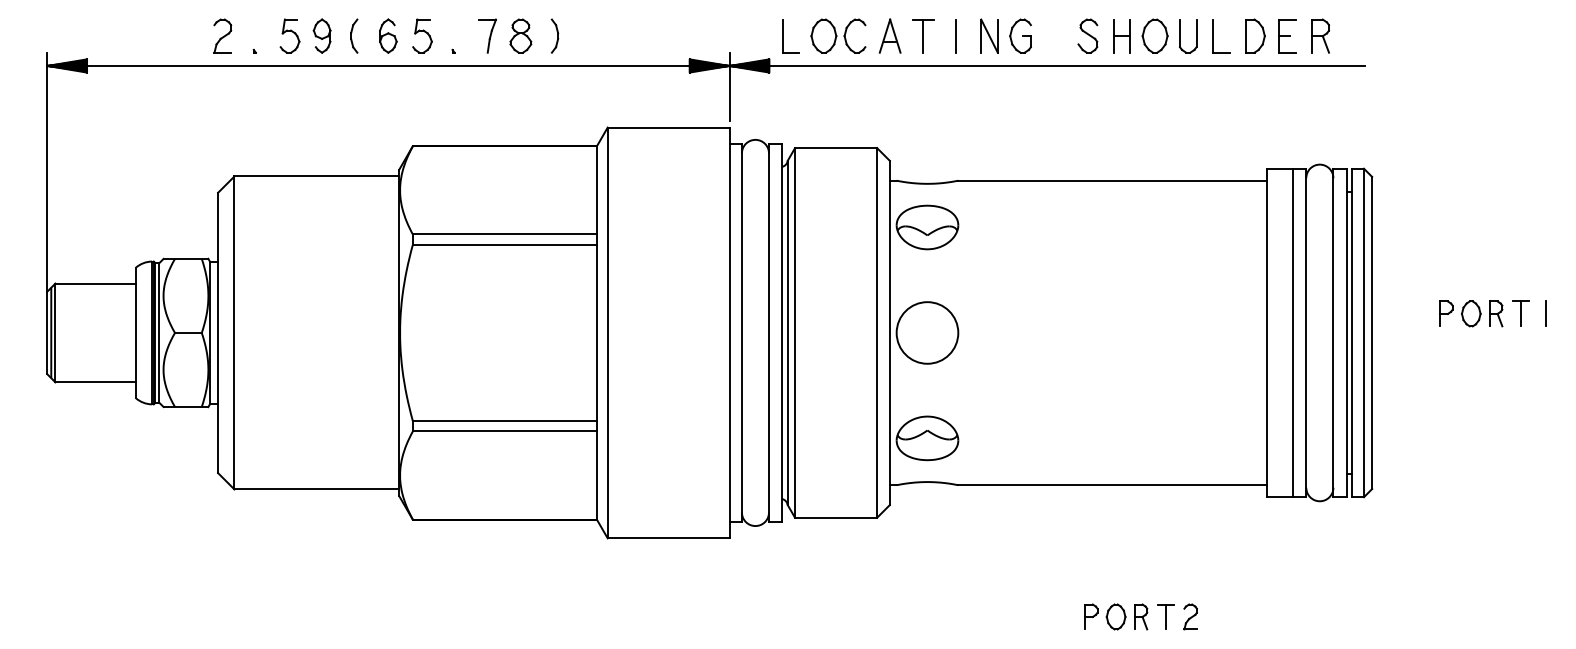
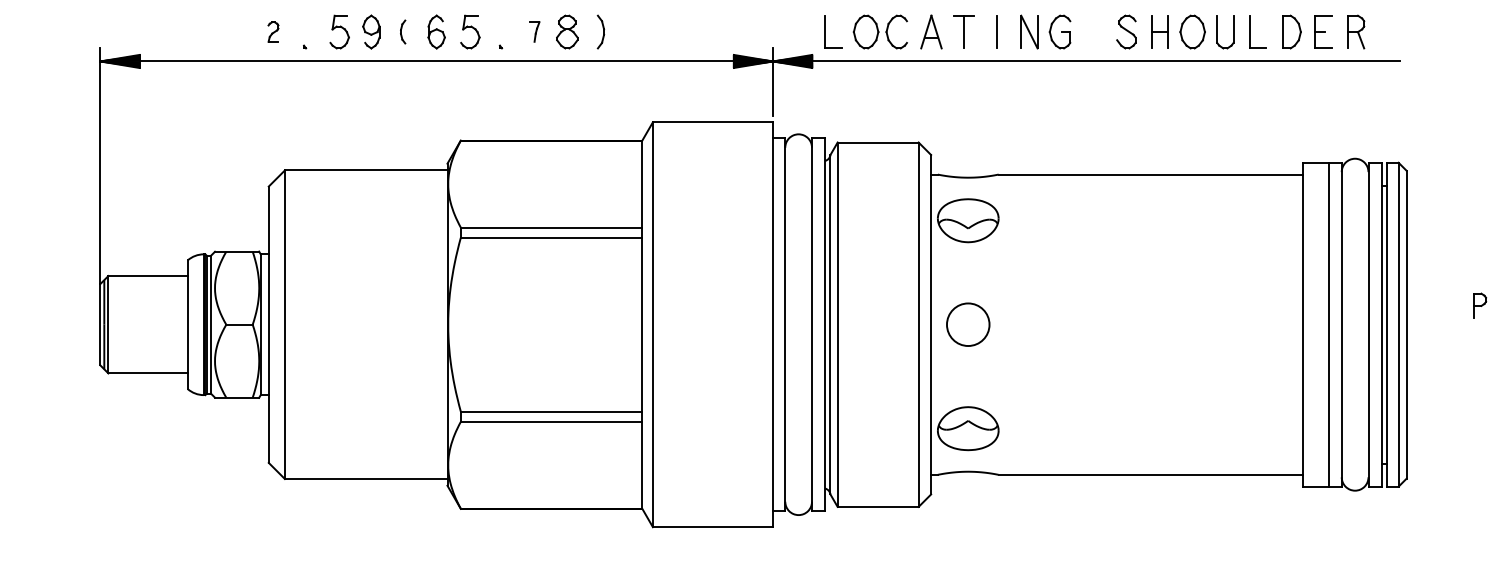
part: (222, 35) -> (273, 31), size x0.6
part: (354, 35) -> (403, 31), size x0.7
part: (487, 35) -> (534, 31), size x0.6
circle: (927, 332) -> (968, 324), size x0.7

